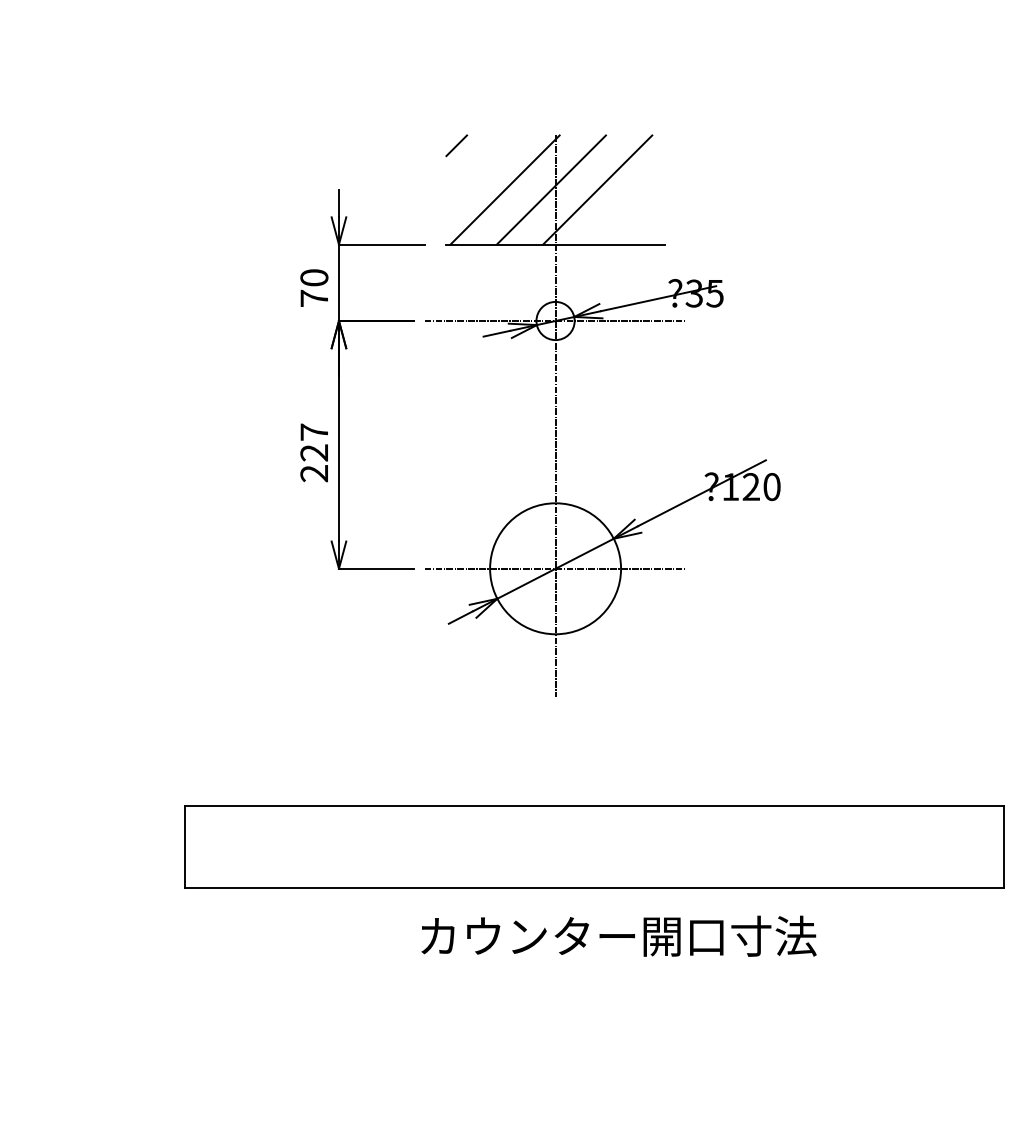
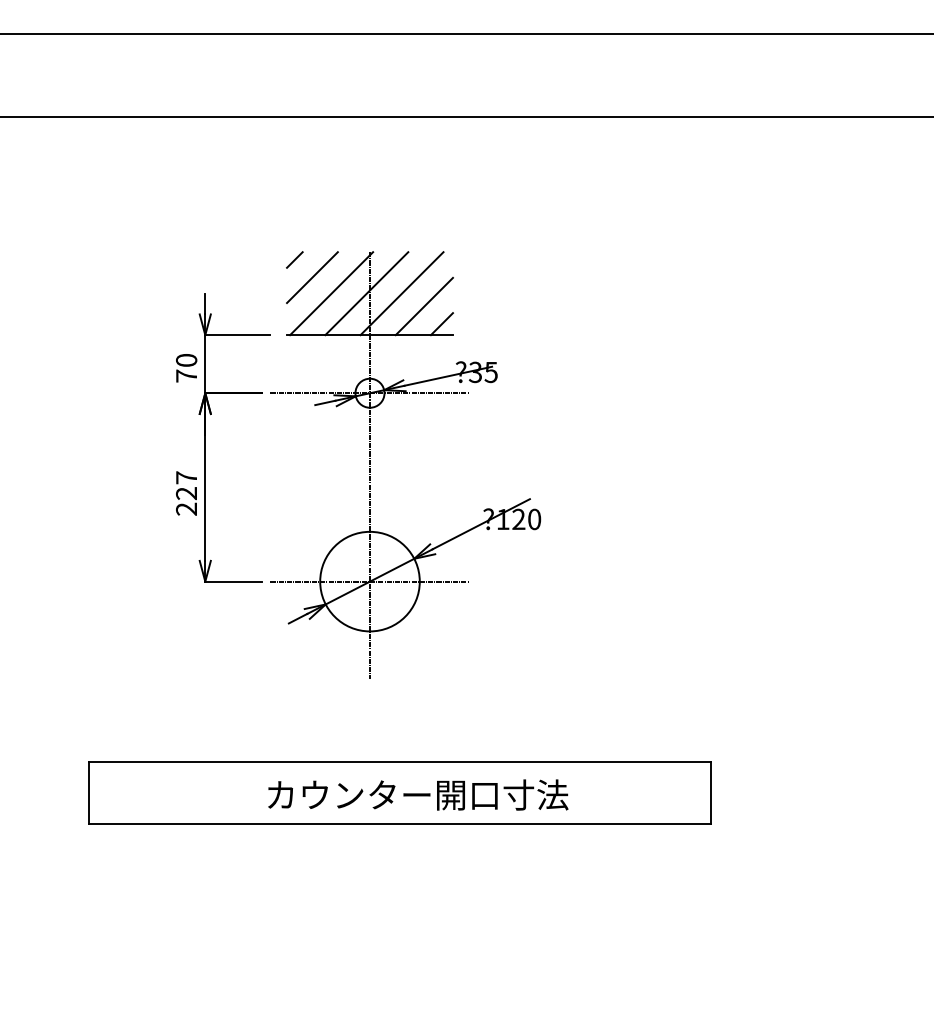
line: (479, 168) -> (312, 277), added
line: (625, 206) -> (423, 306), added
line: (649, 230) -> (441, 324), added
text: (619, 935) -> (418, 794), moved

